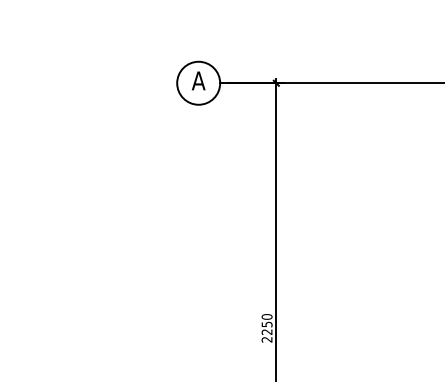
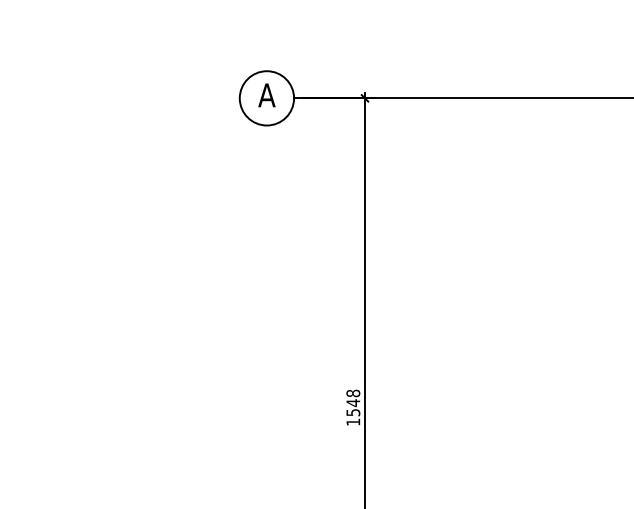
text: (267, 328) -> (353, 407), 2250 -> 1548

